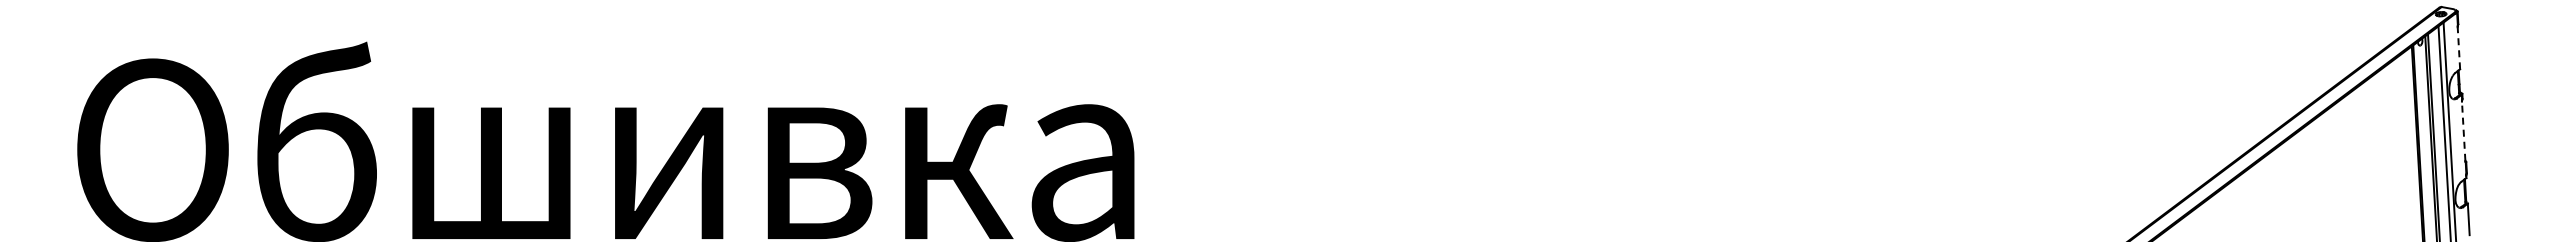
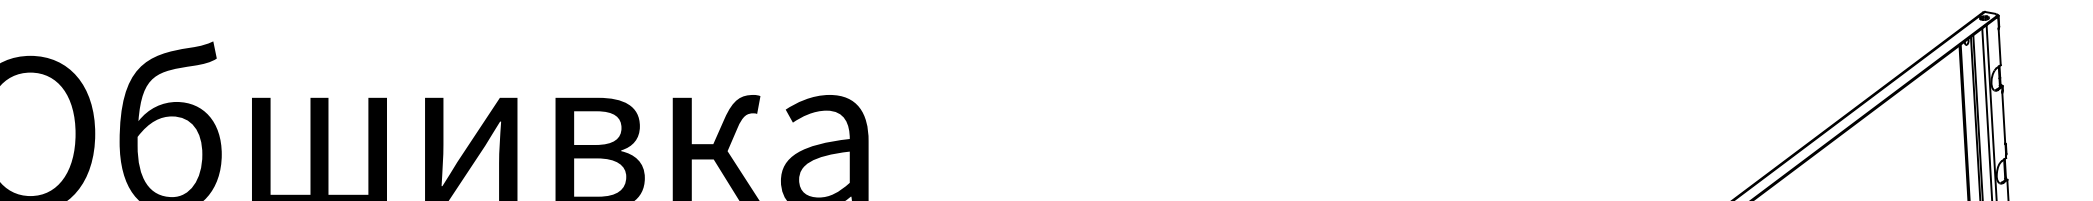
line: (2458, 47) -> (1999, 46), dashed -> solid
line: (2463, 131) -> (2003, 118), dashed -> solid

